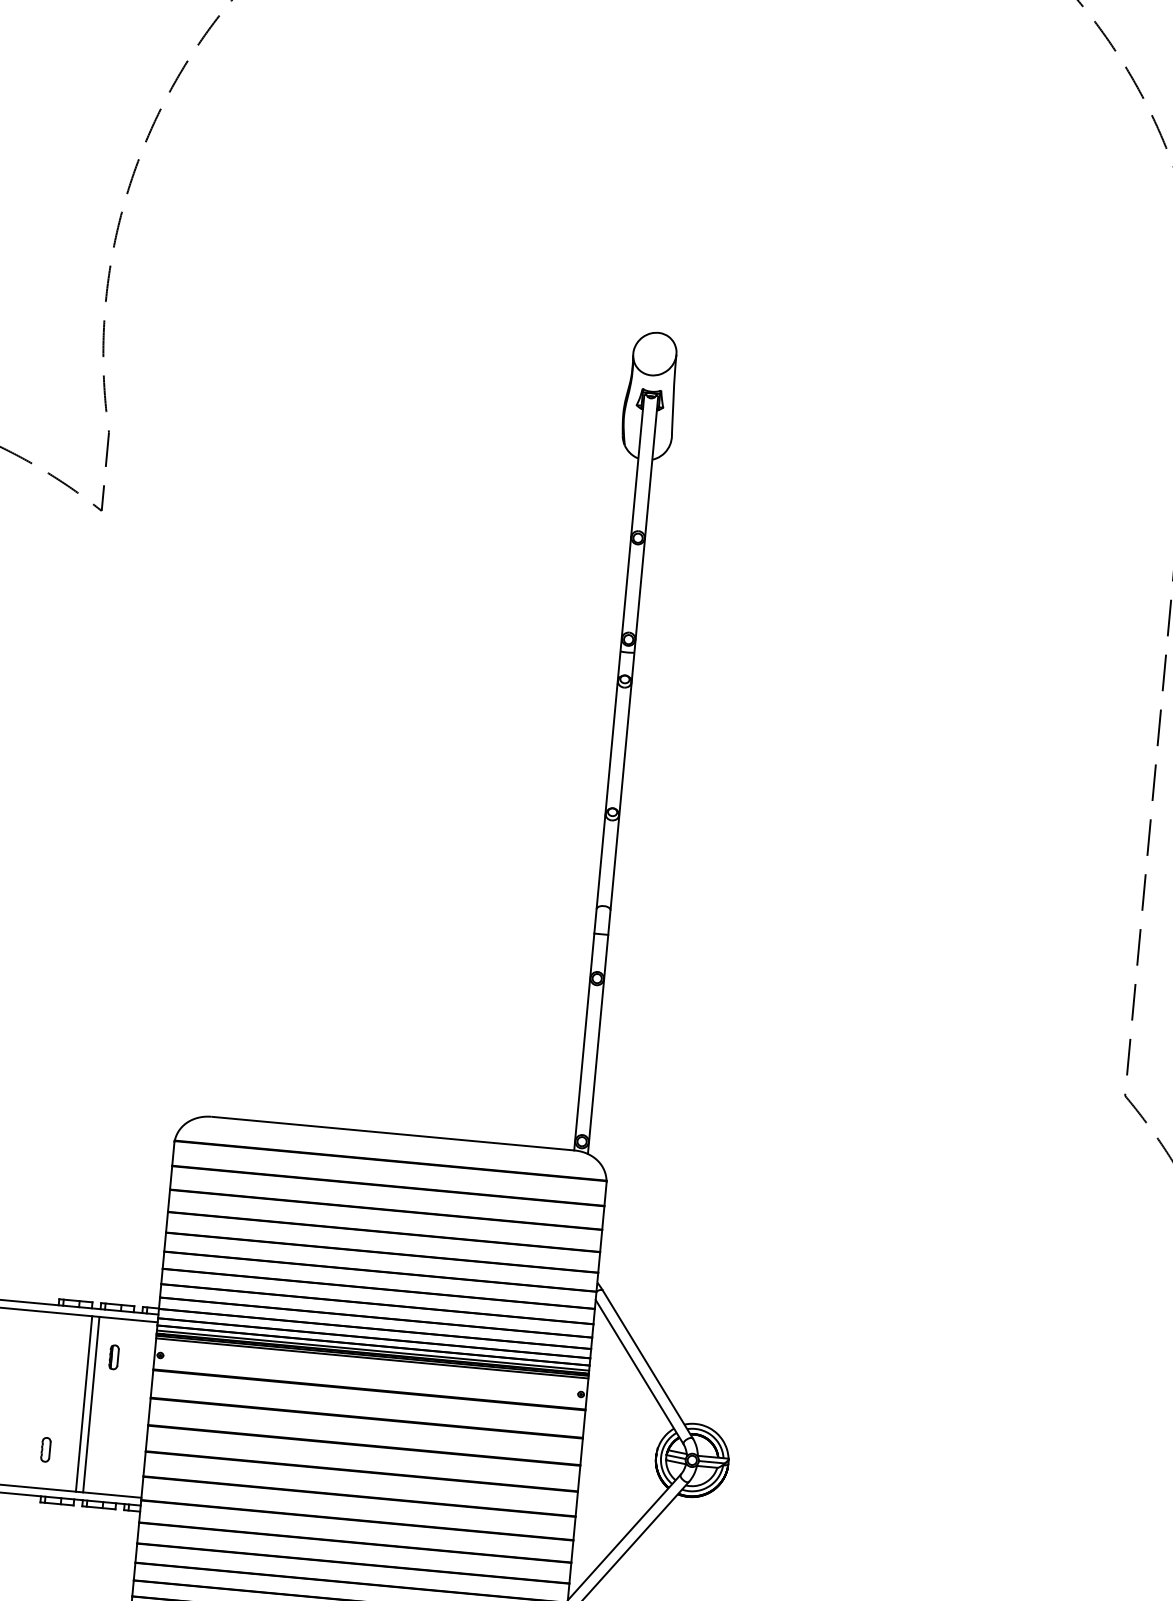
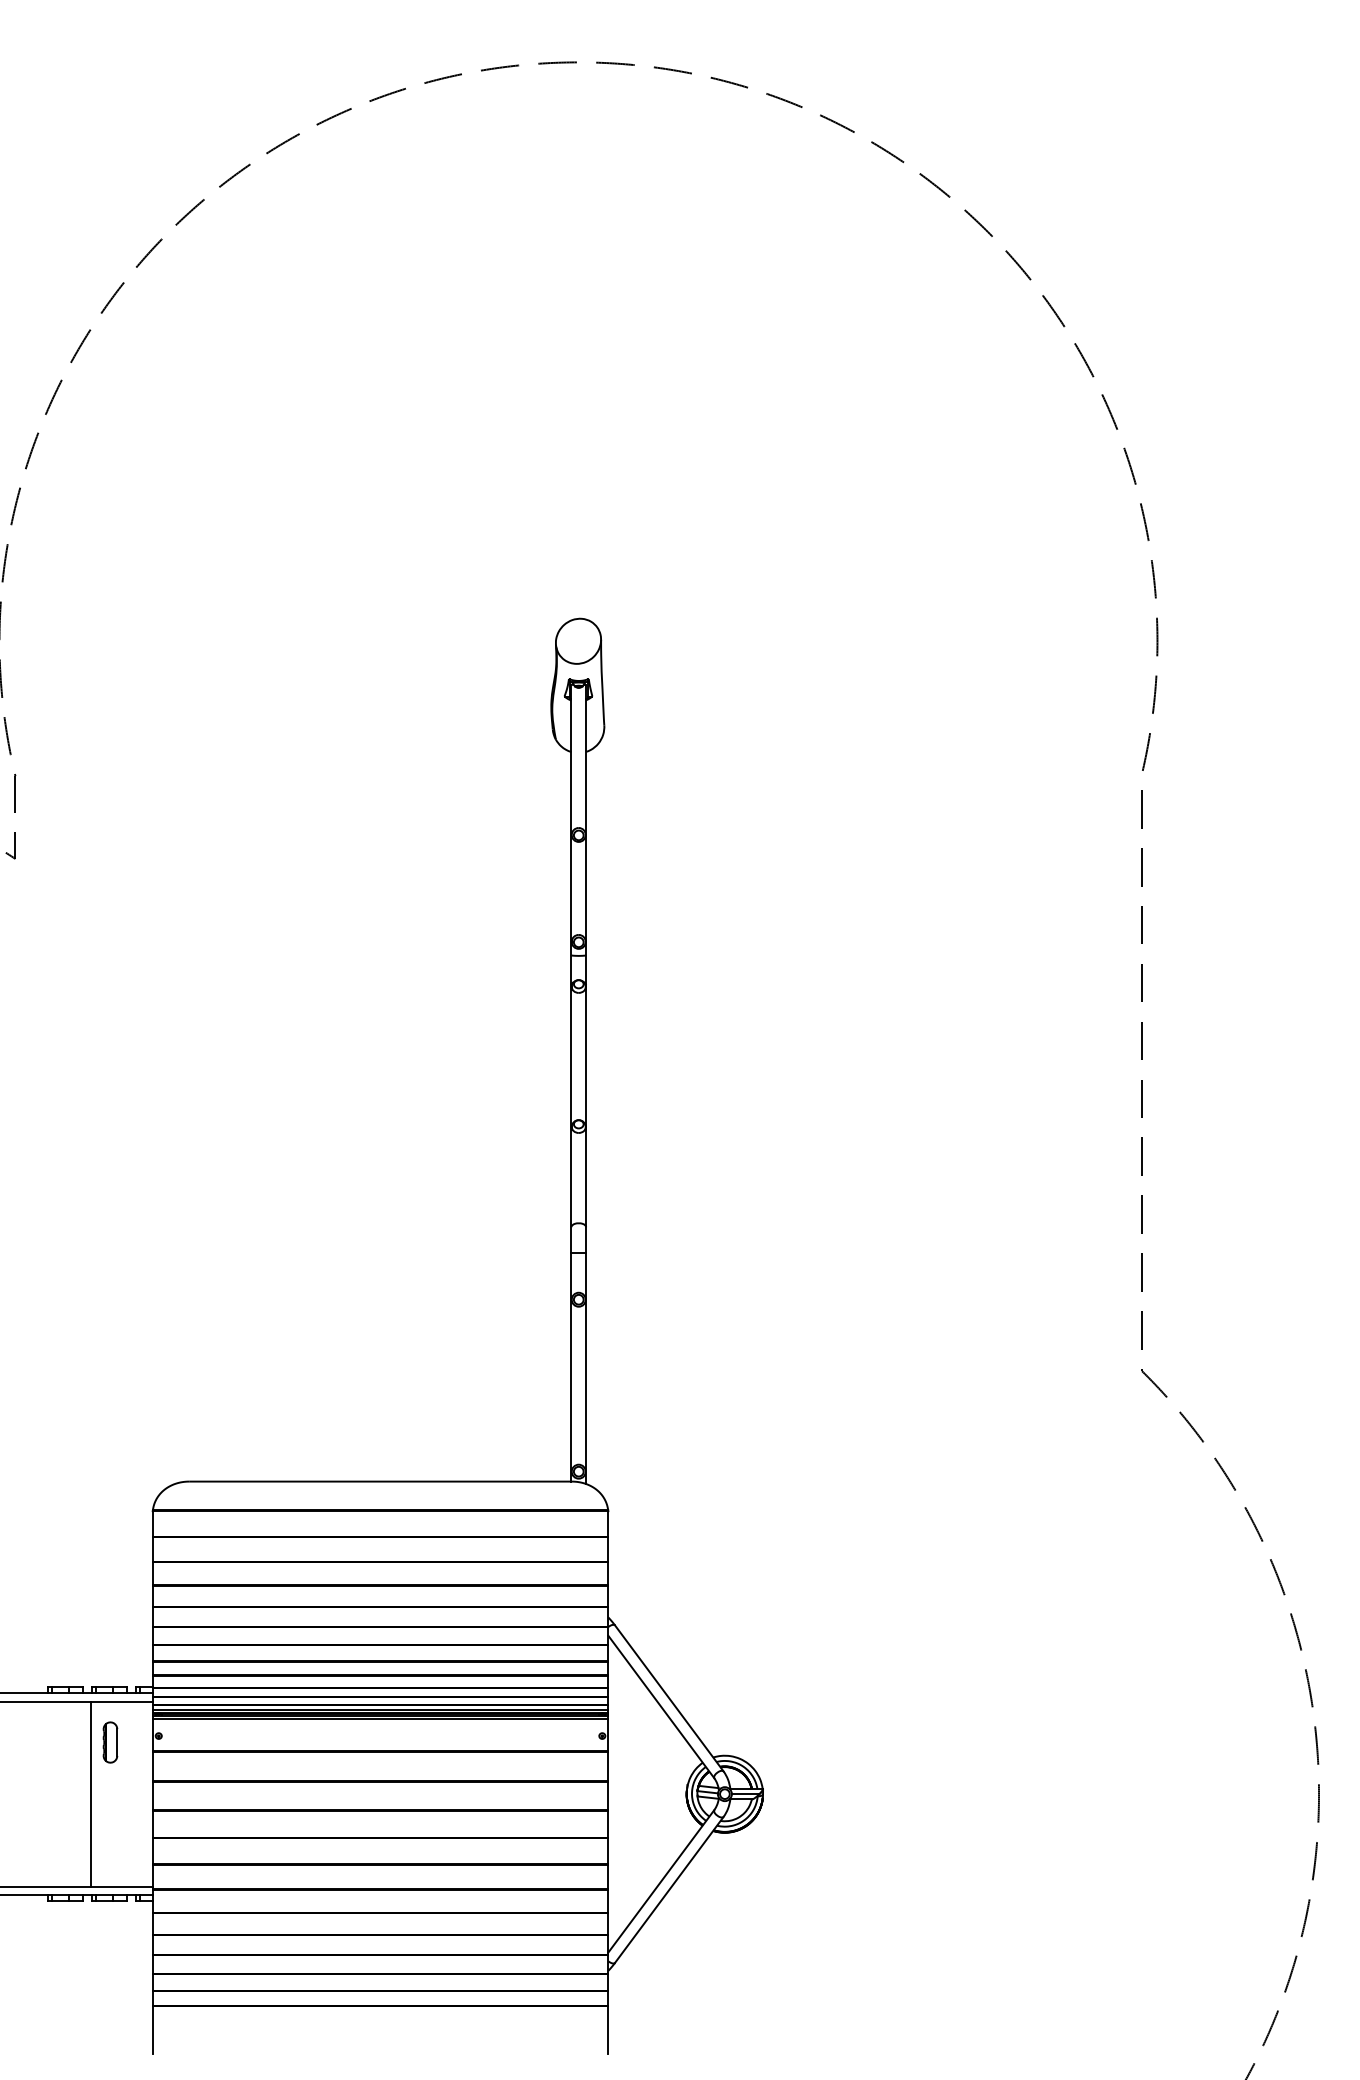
part: (114, 1357) -> (110, 1742), size x1.6
line: (84, 1403) -> (83, 1793), removed
part: (46, 1449) -> (48, 1845), removed

